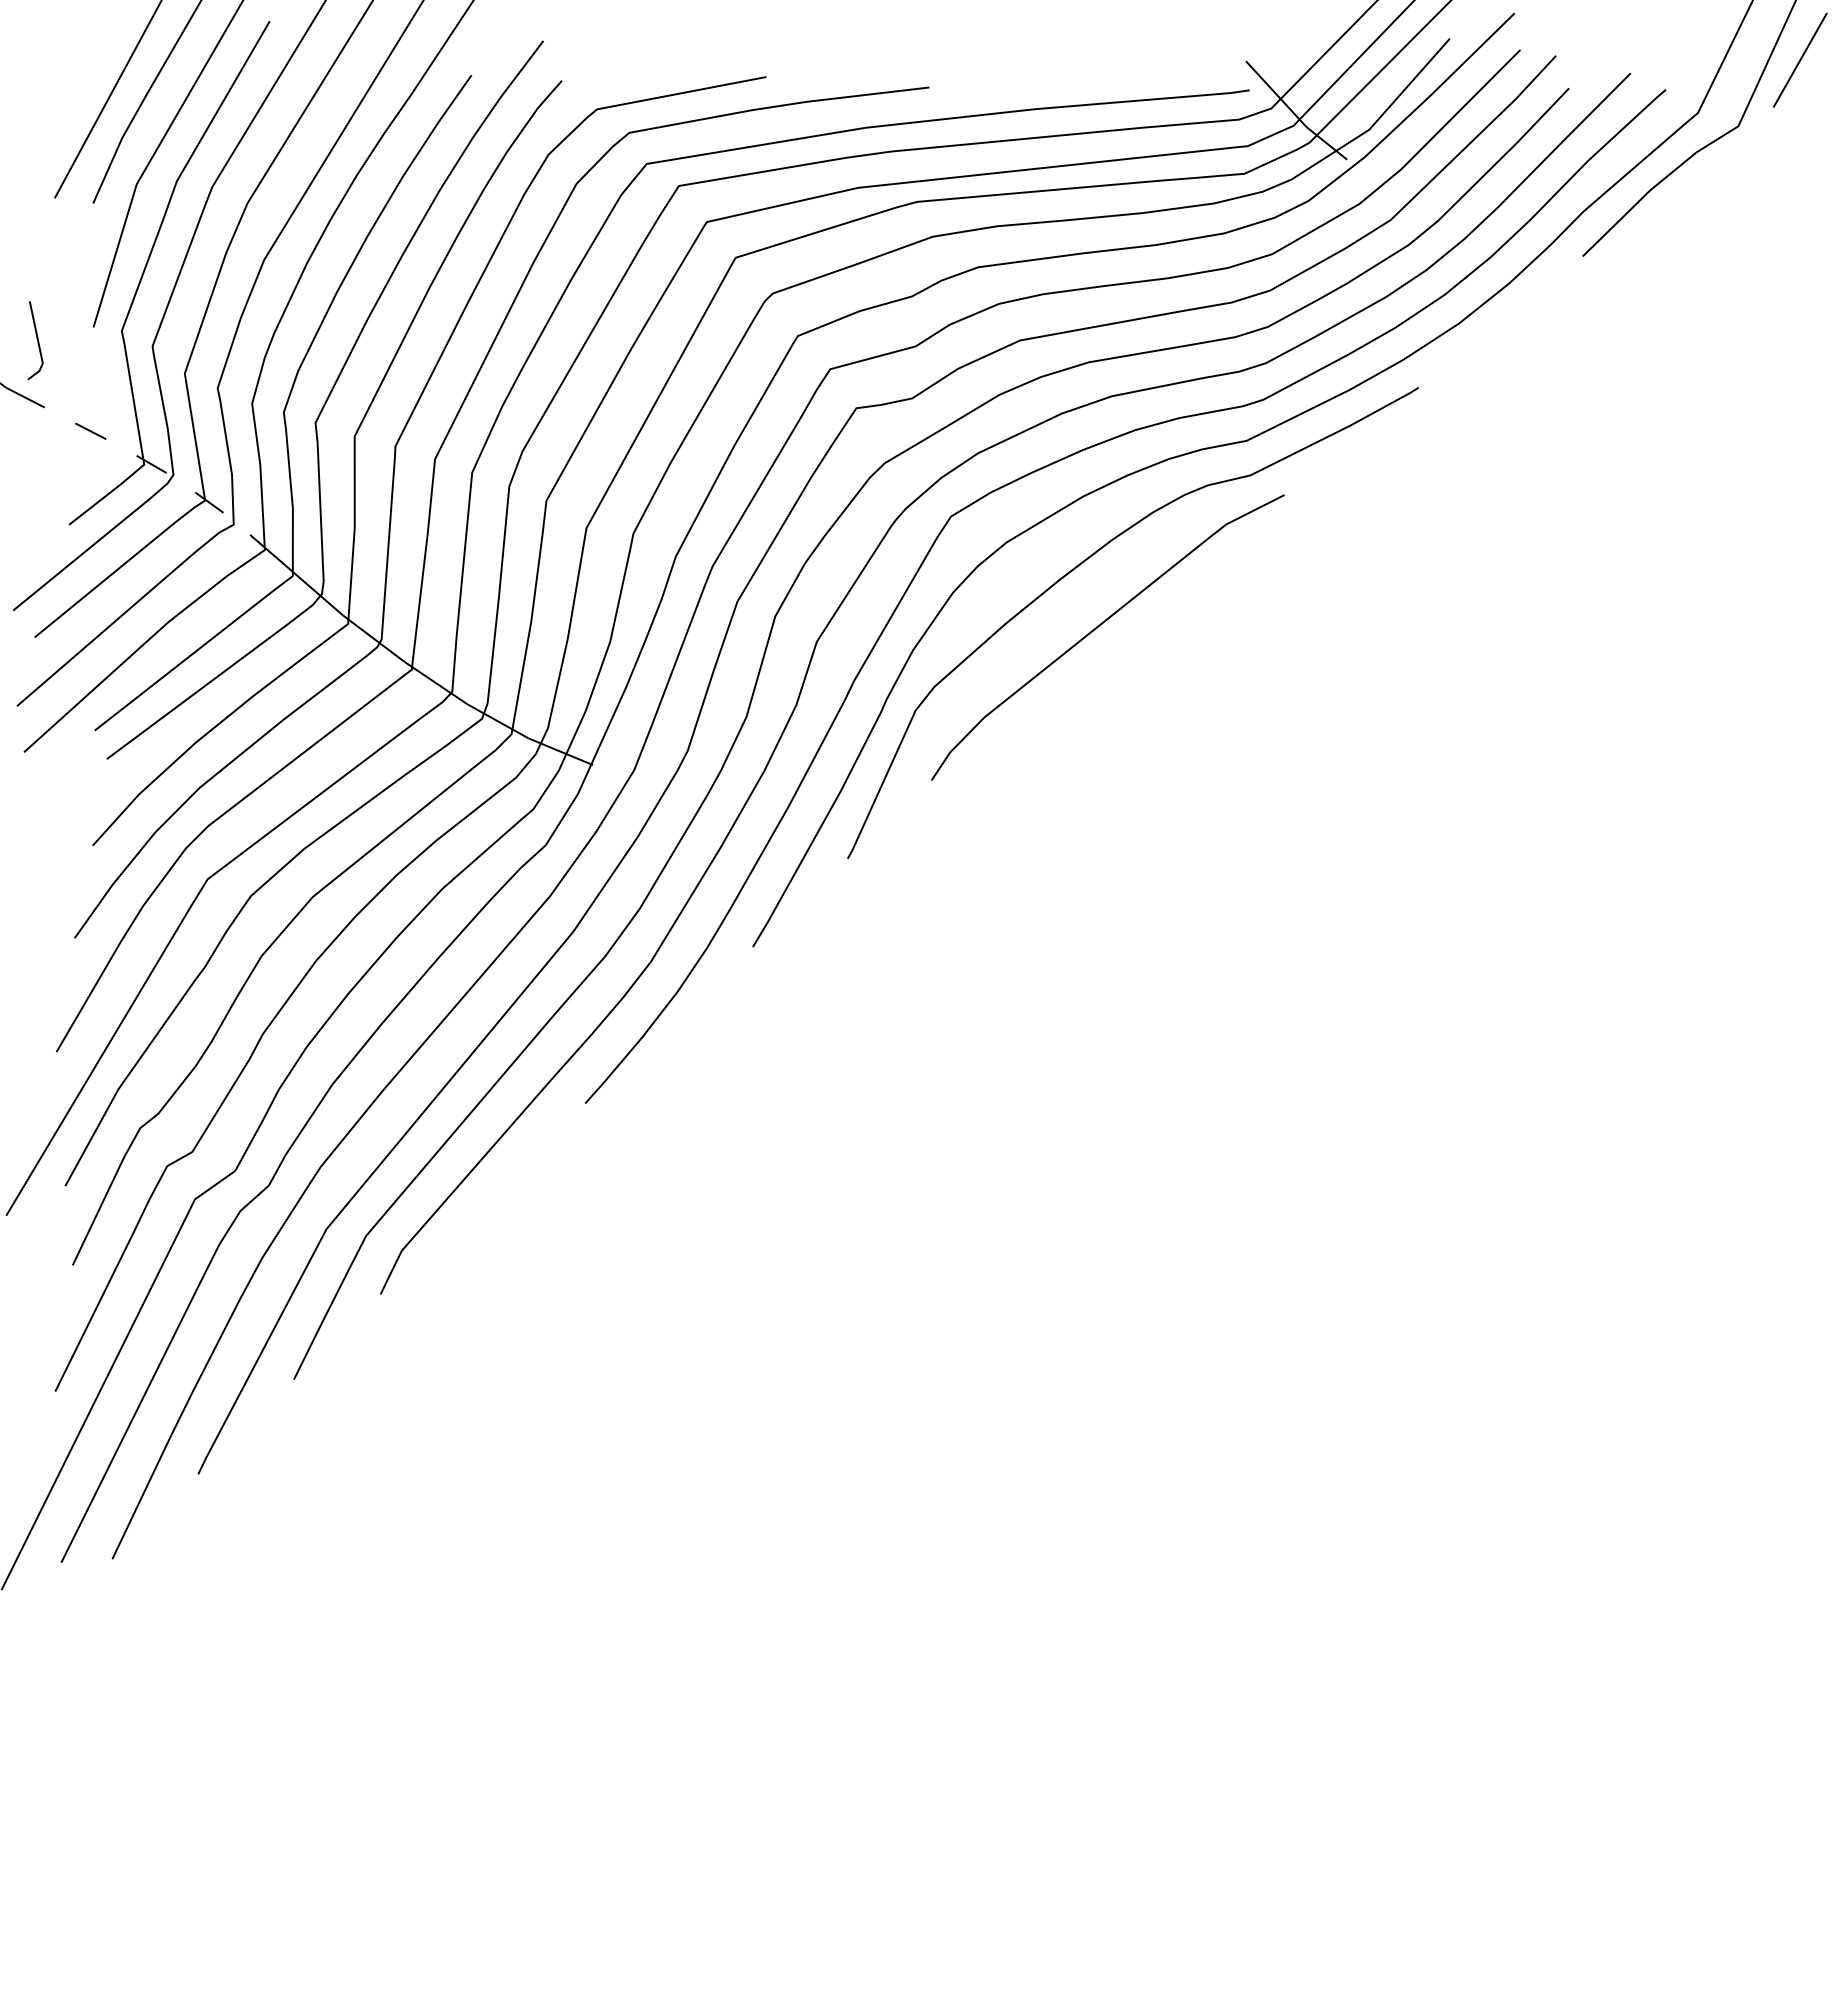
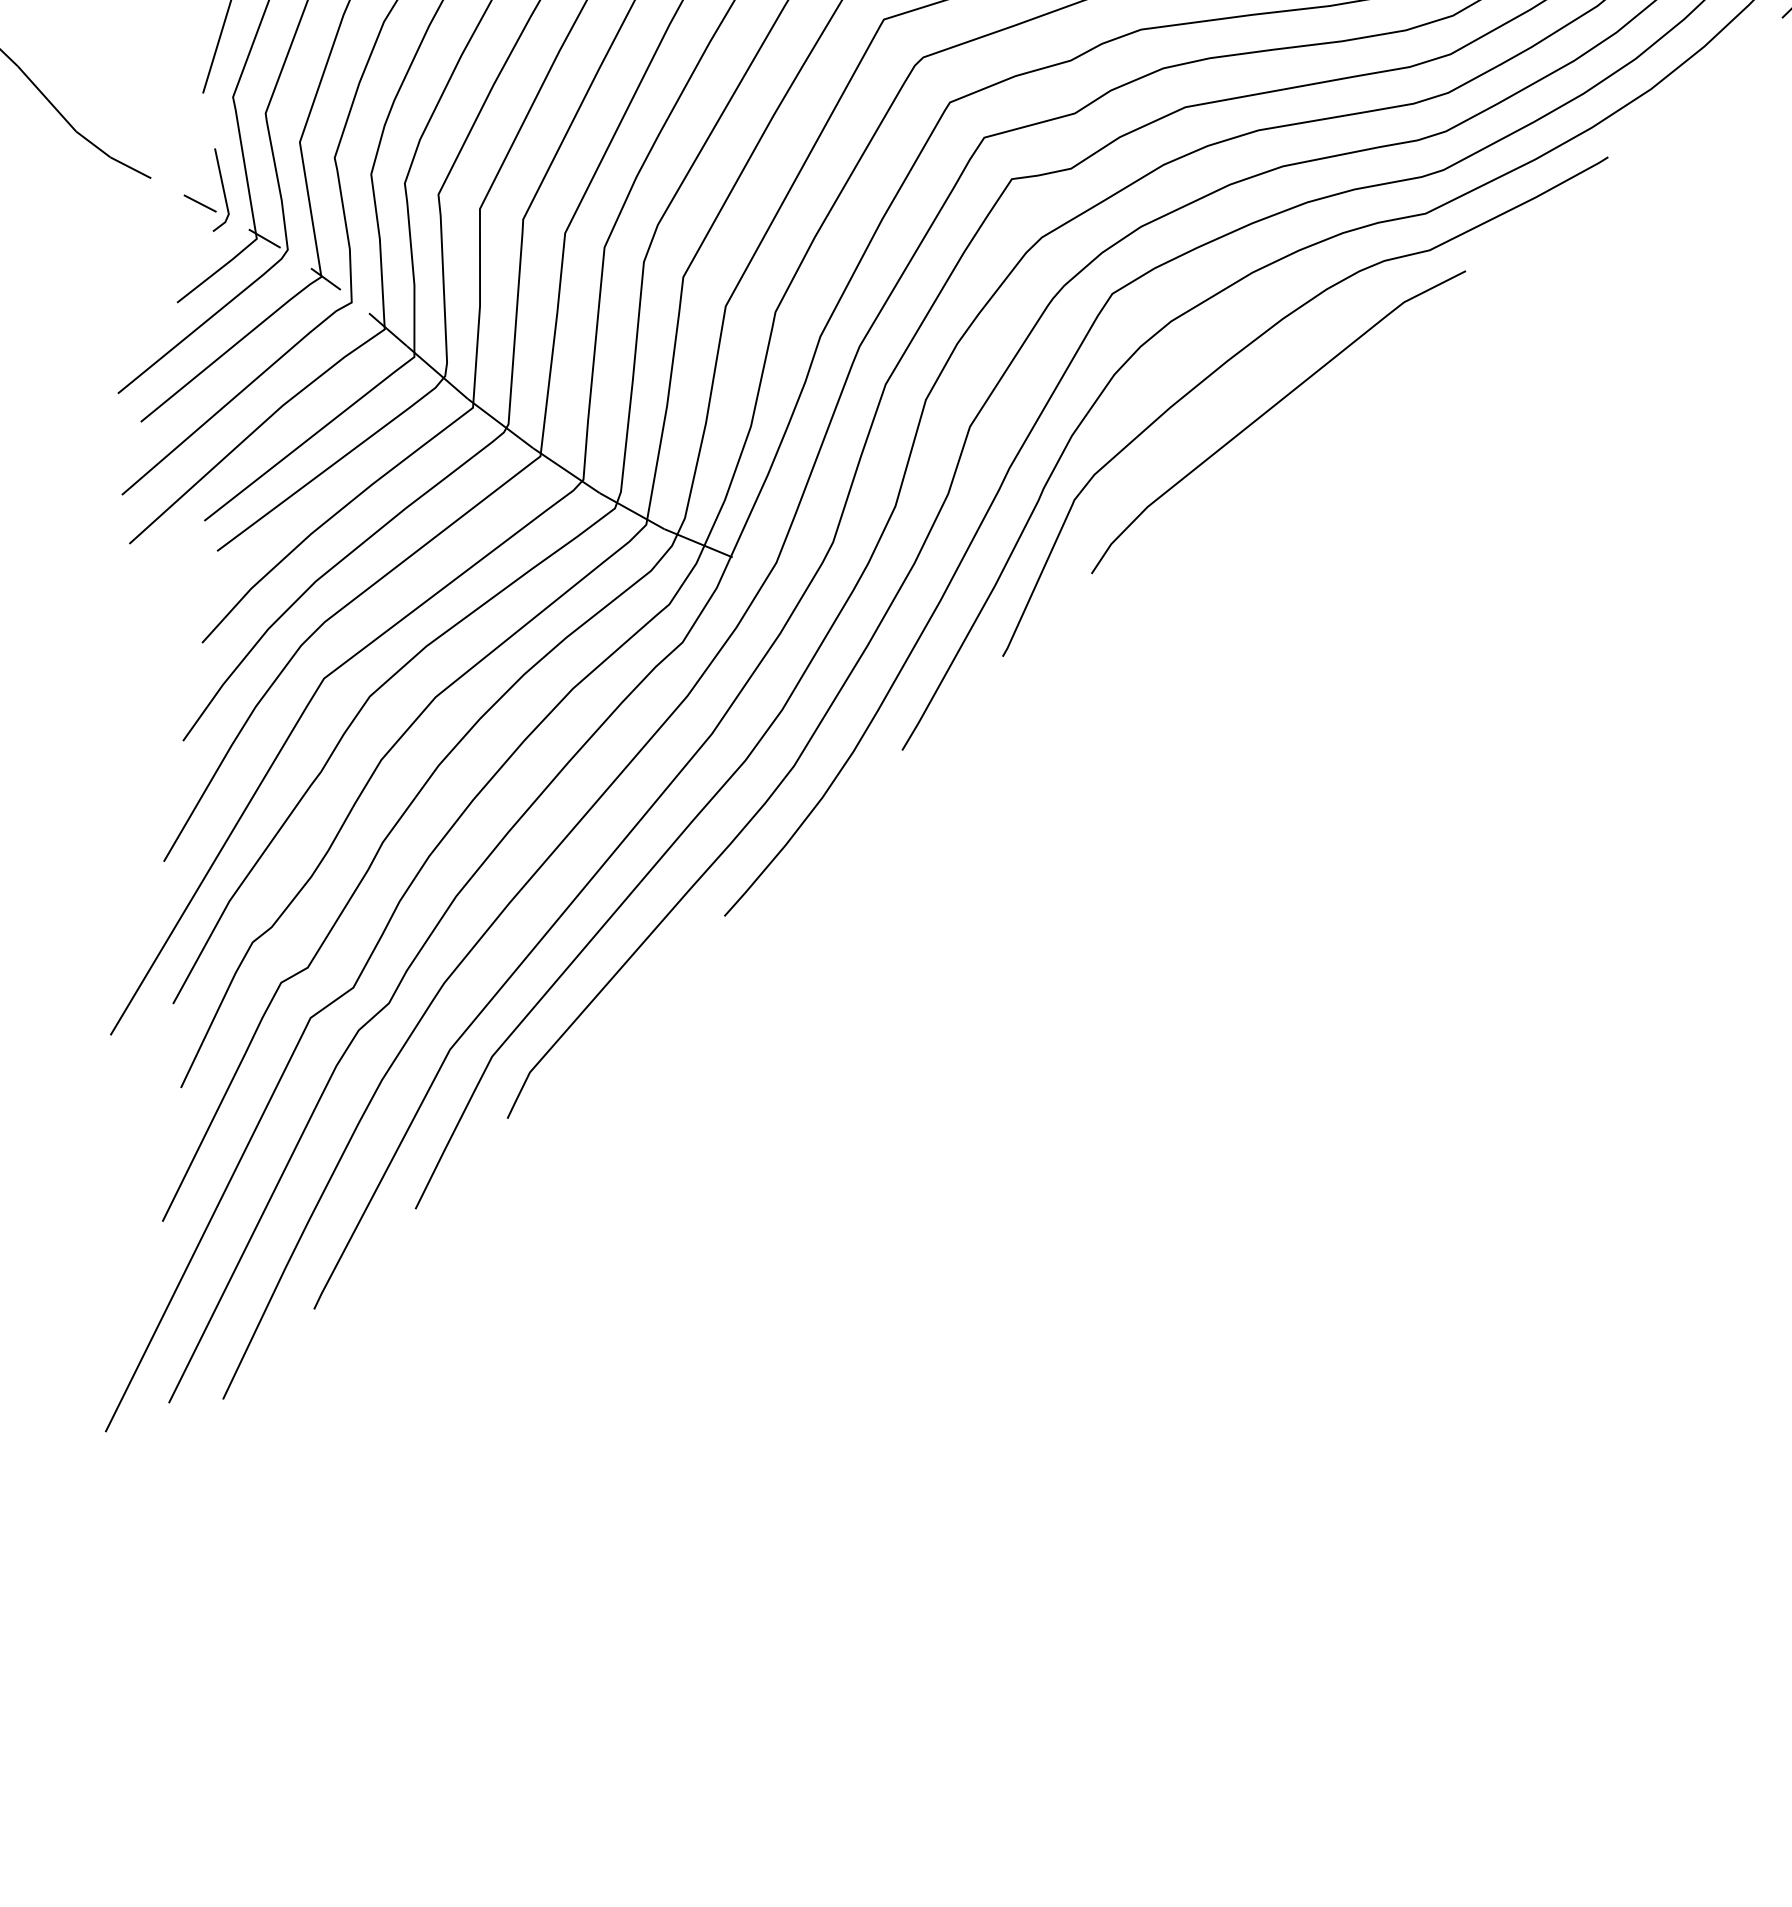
line: (36, 339) -> (222, 188), moved

